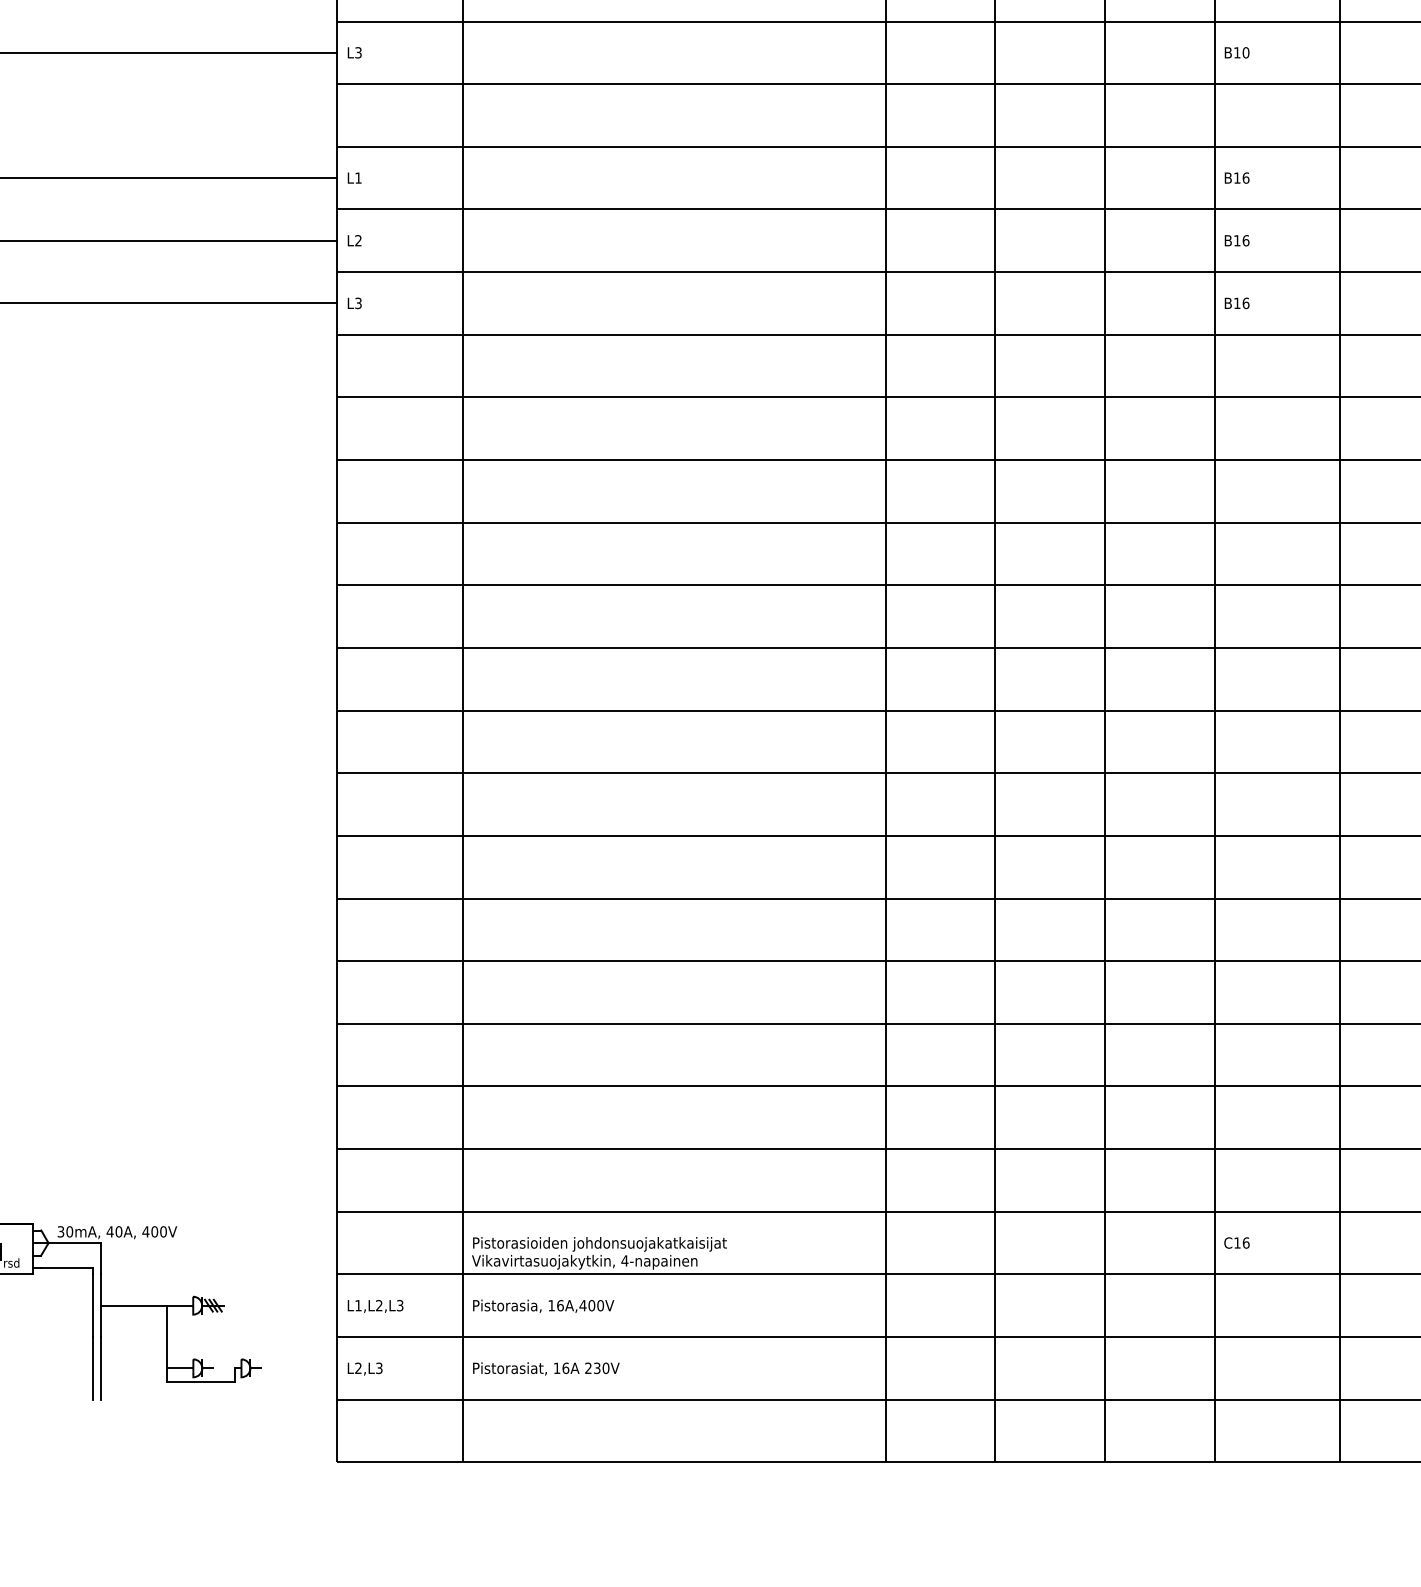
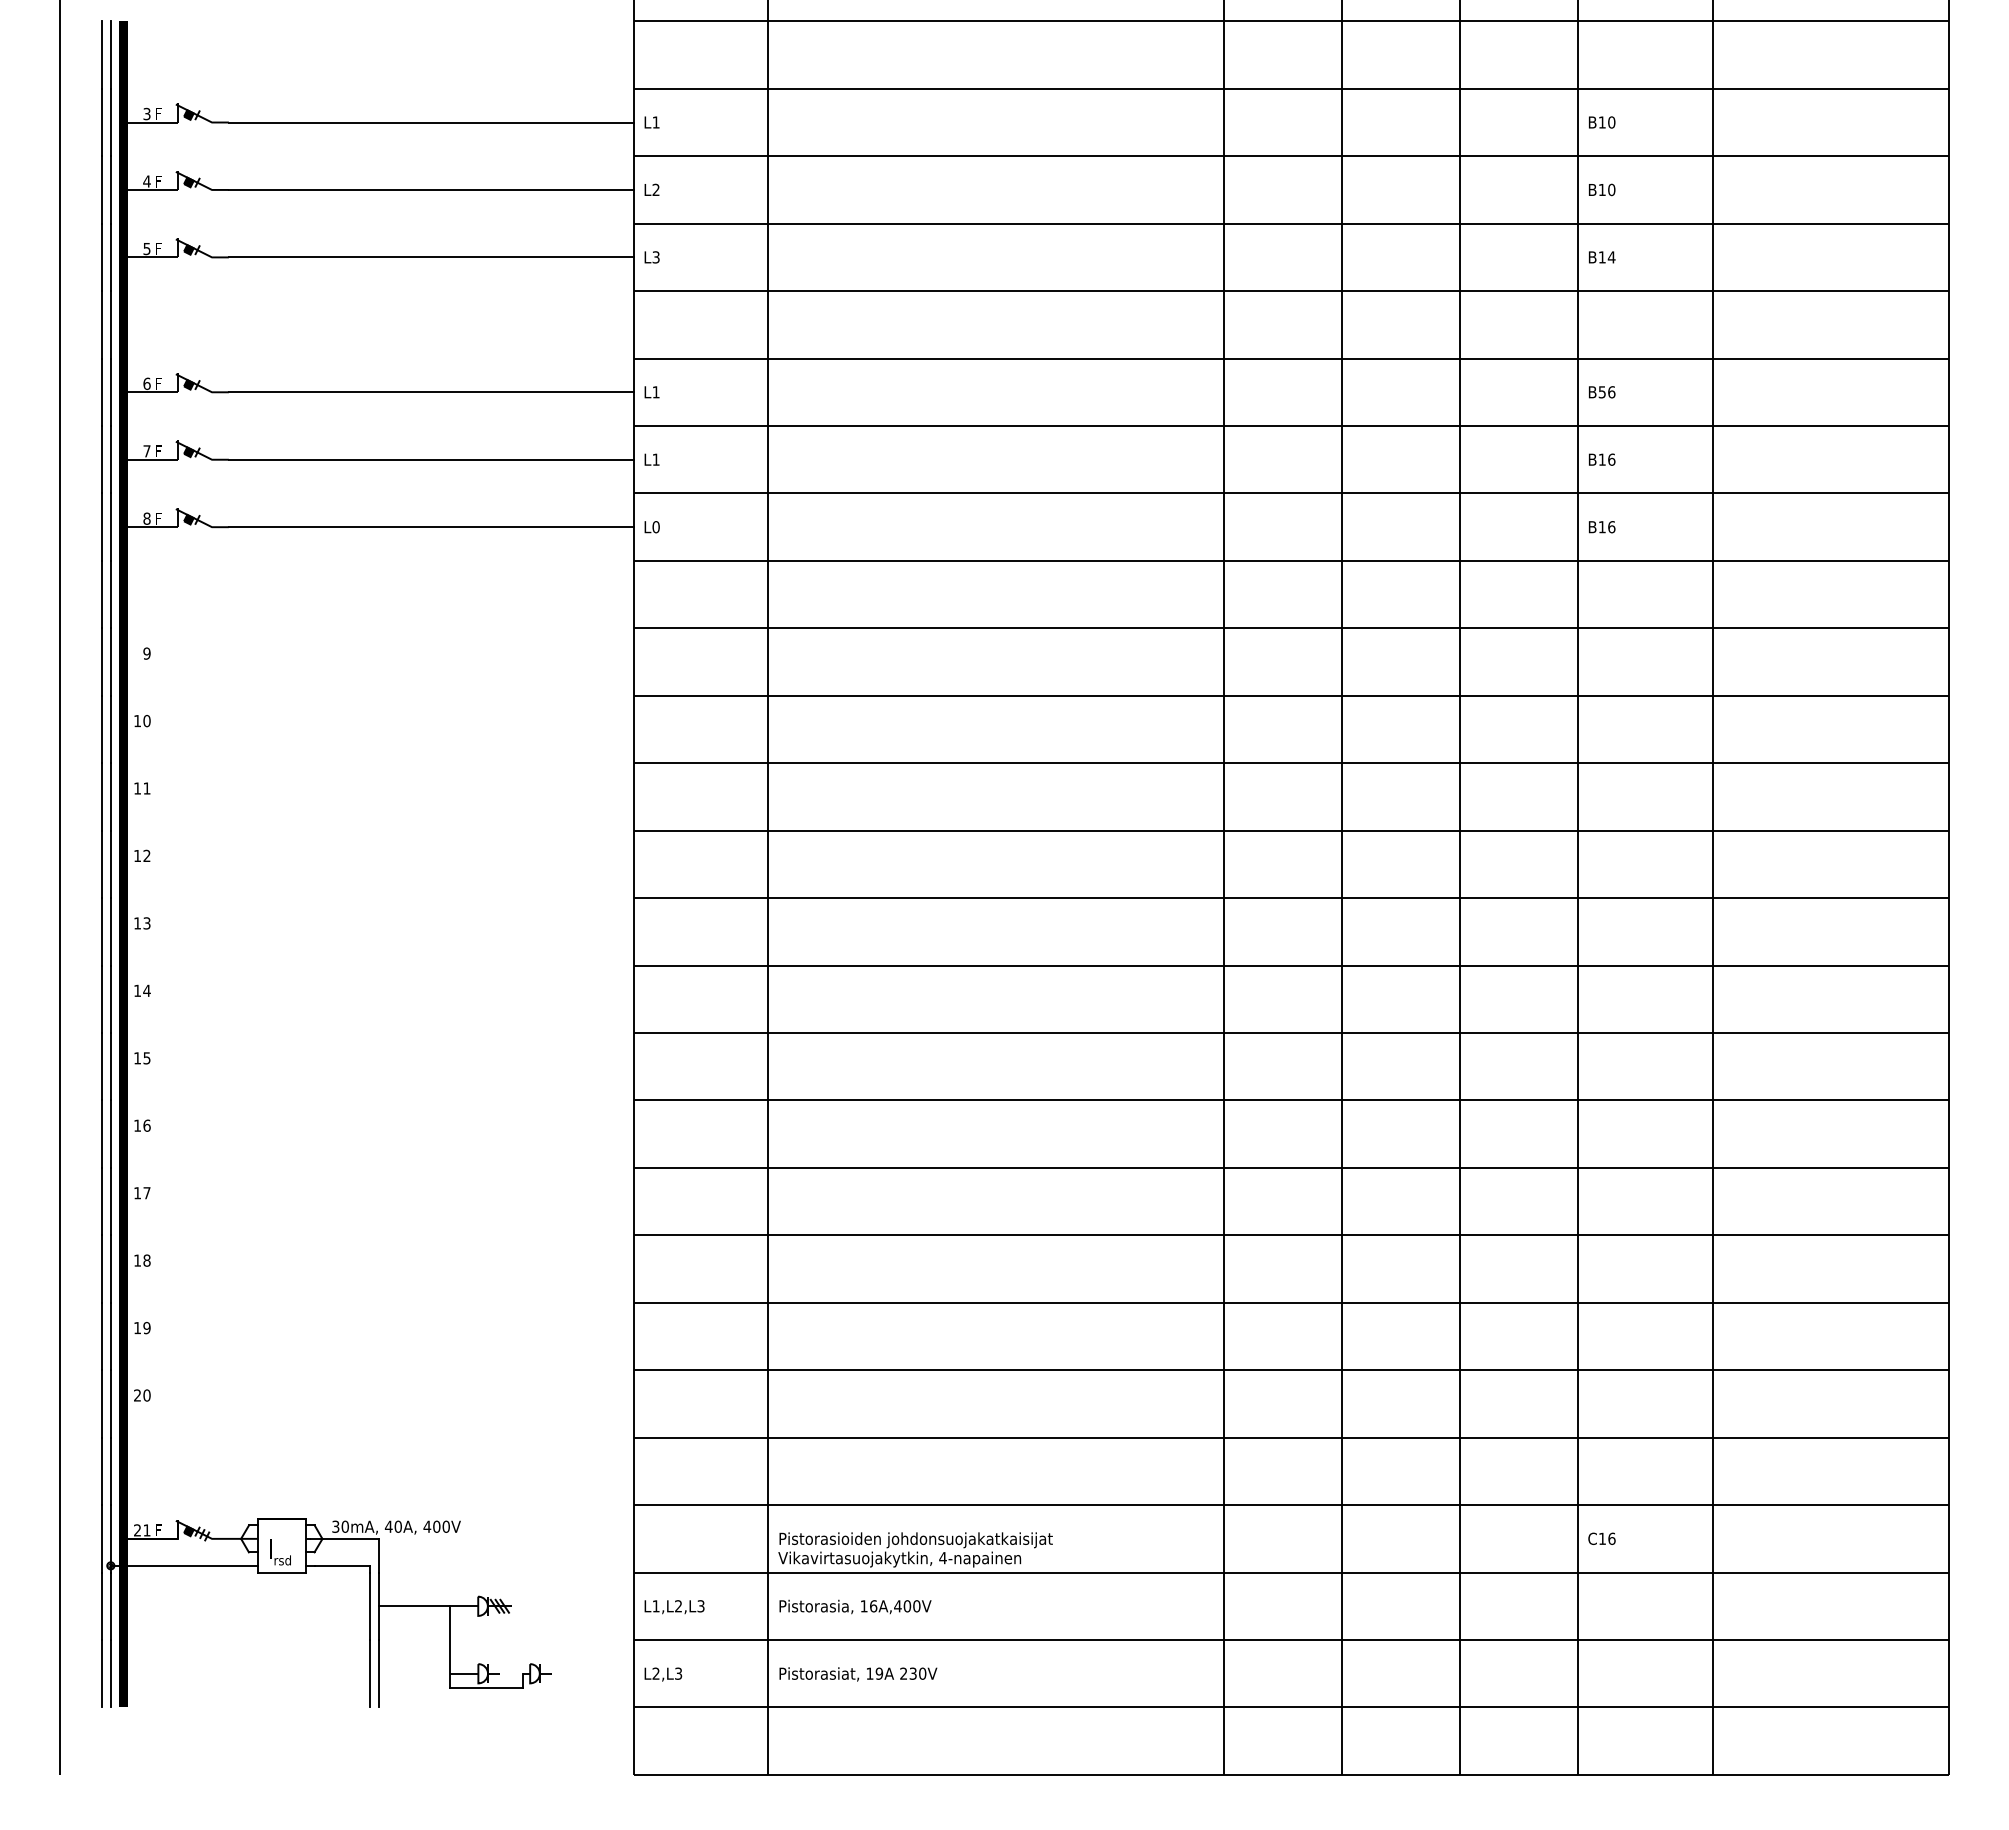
text: (1245, 52) -> (1611, 257), B10 -> B14
text: (1236, 178) -> (1601, 392), B16 -> B56
text: (357, 240) -> (655, 459), L2 -> L1
text: (357, 303) -> (655, 527), L3 -> L0
text: (565, 1368) -> (879, 1673), 16A -> 19A

